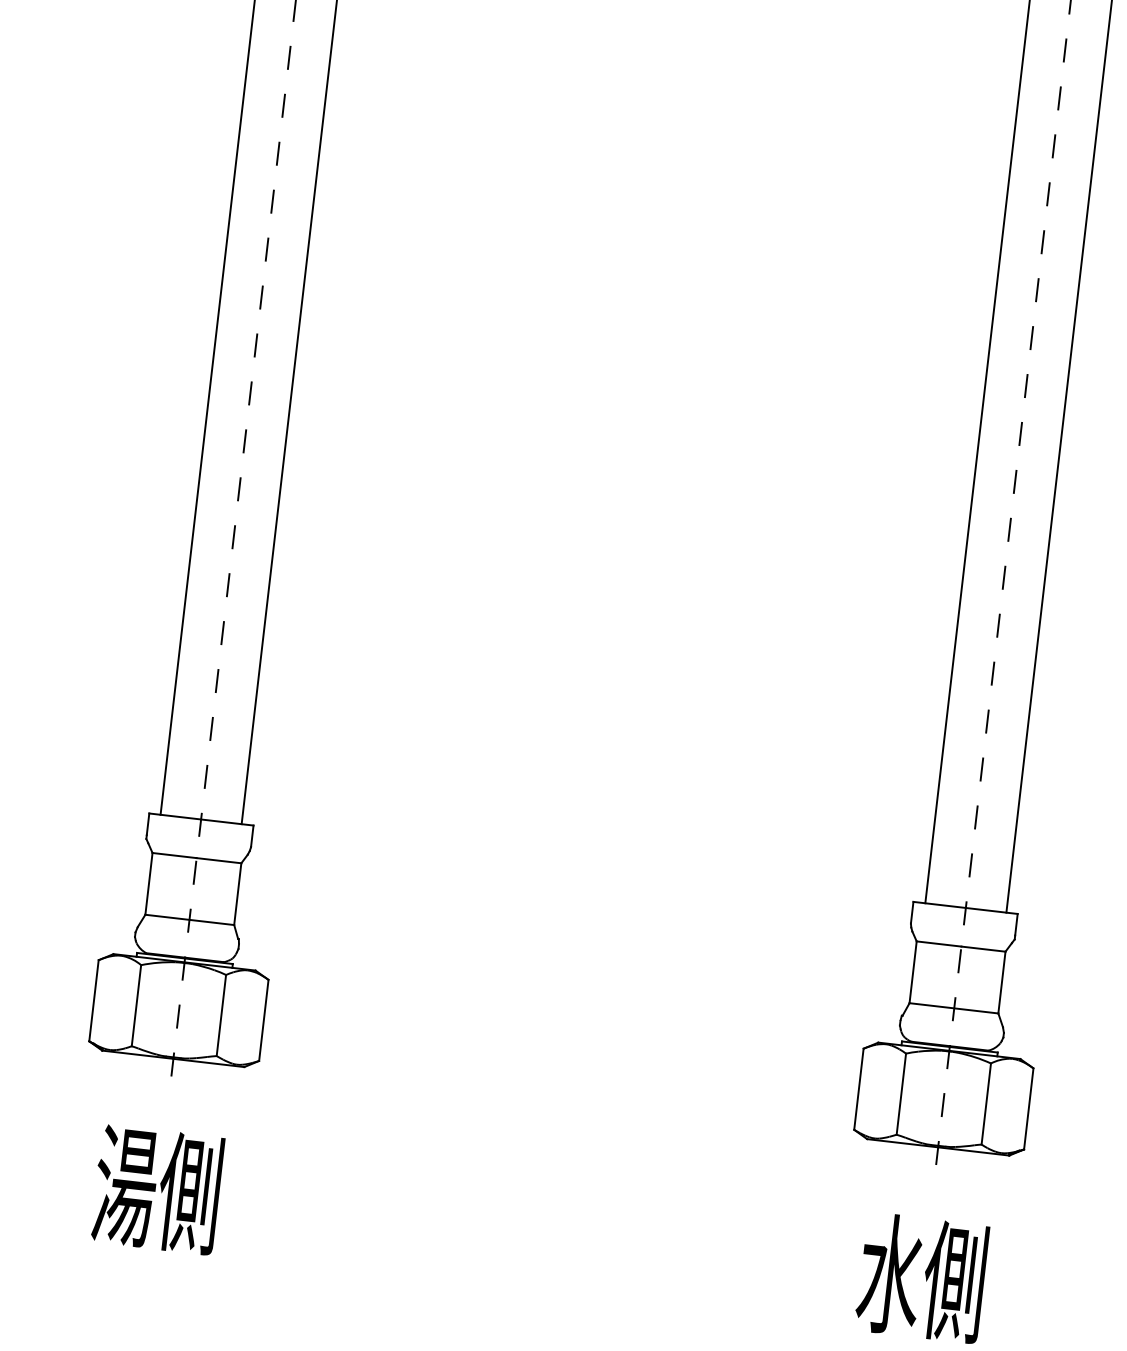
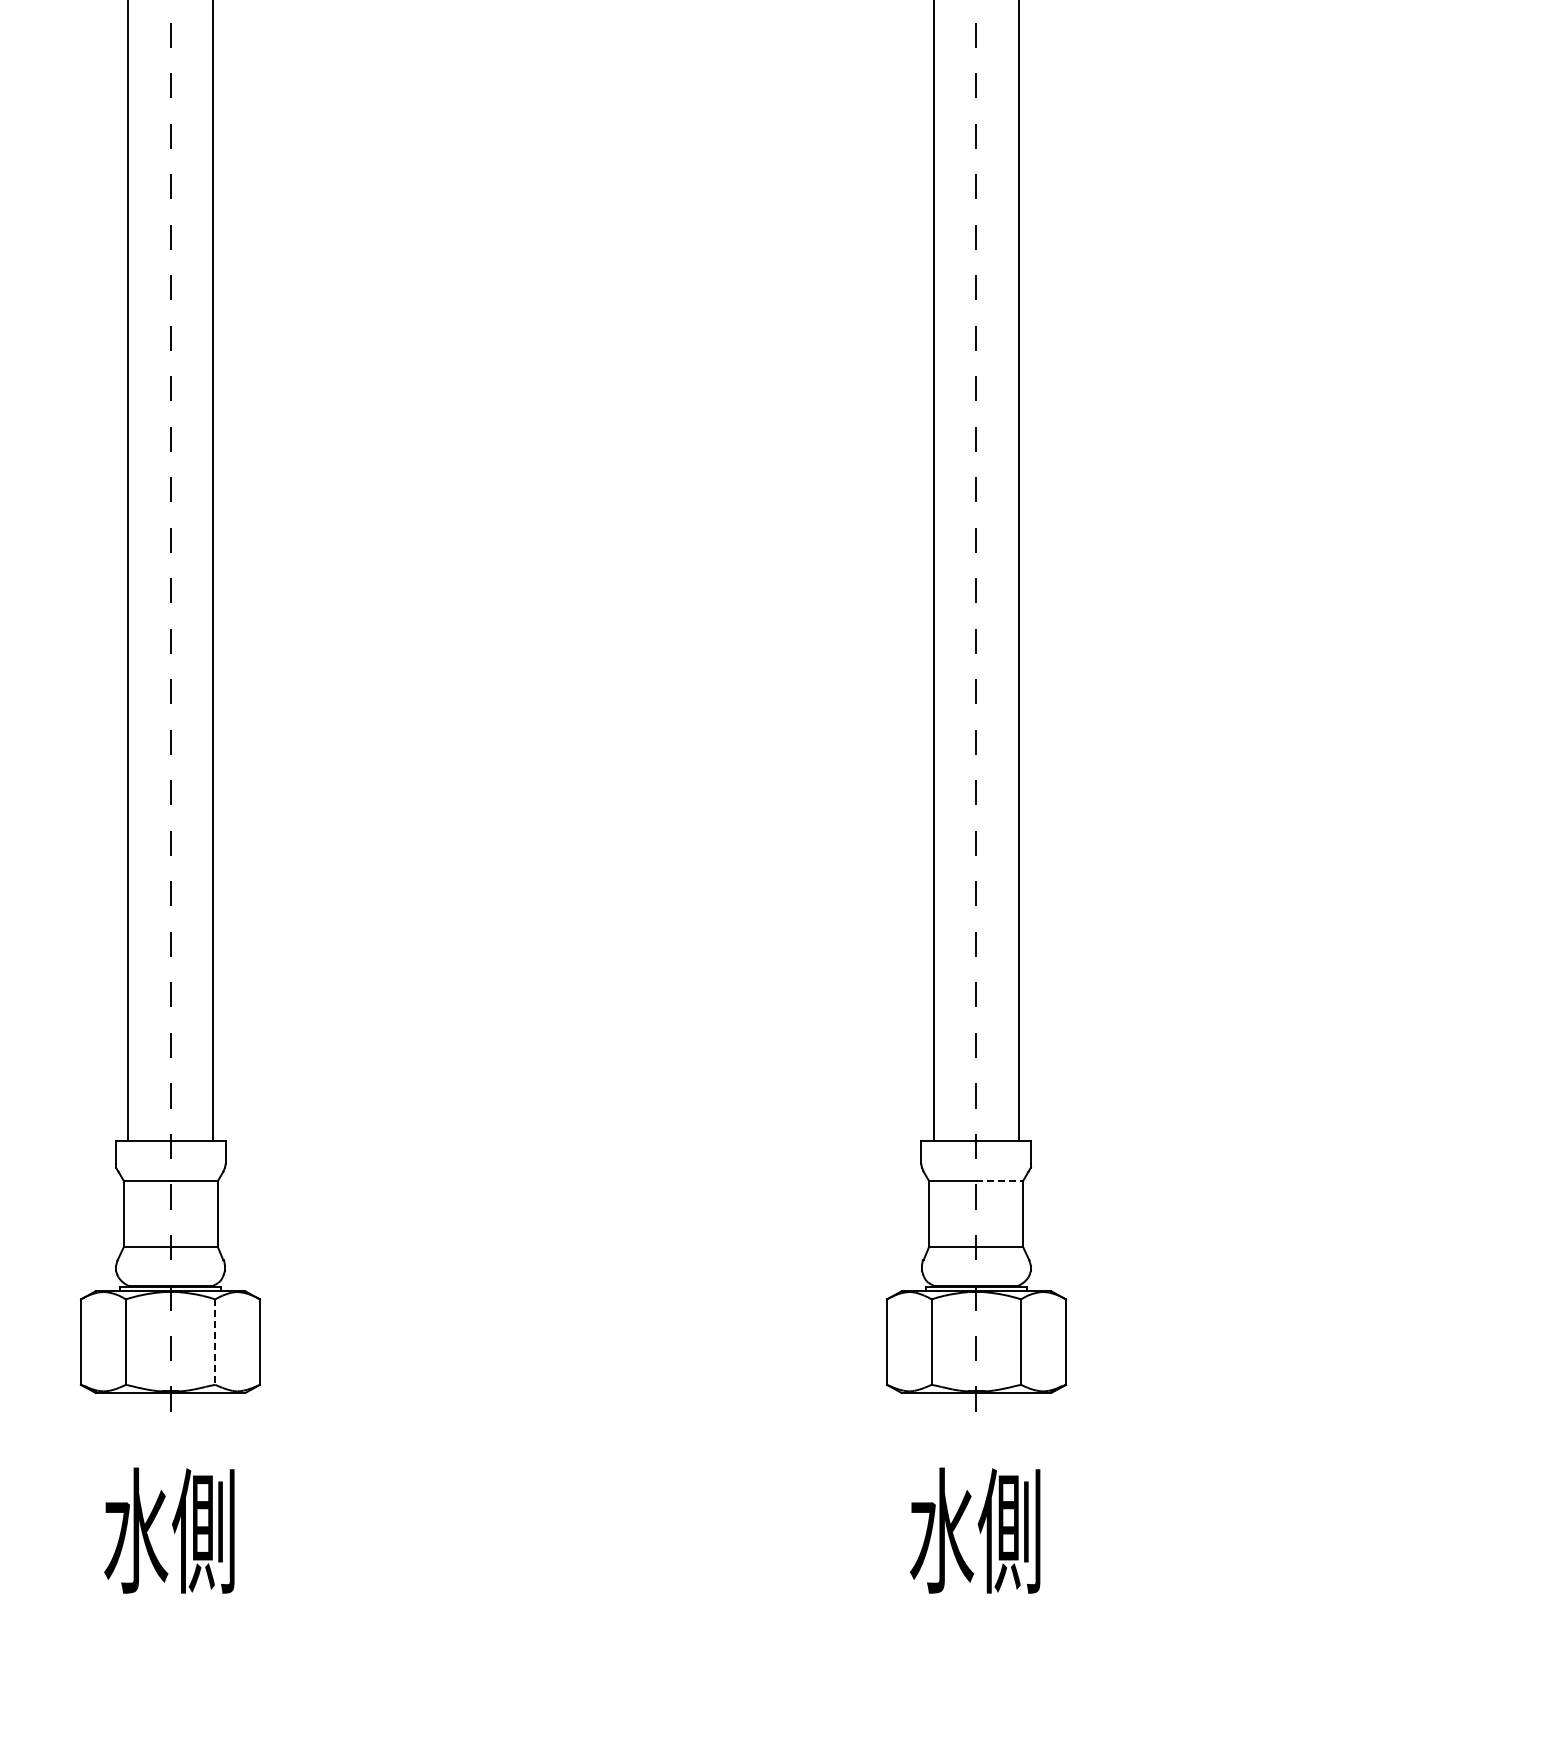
line: (984, 949) -> (1000, 1181), solid -> dashed
line: (221, 1015) -> (215, 1342), solid -> dashed
text: (125, 1185) -> (136, 1530), 湯側 -> 水側

